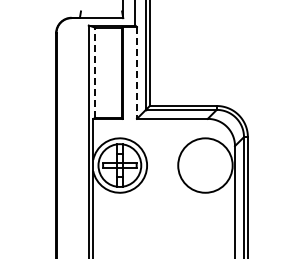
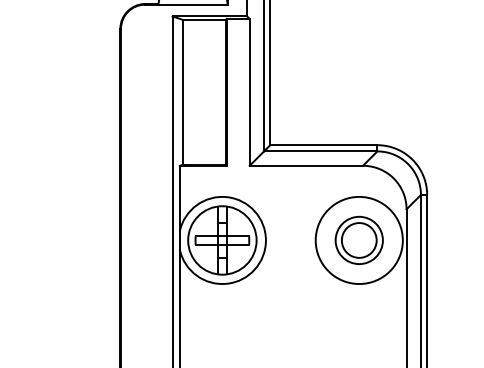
line: (95, 72) -> (183, 91), dashed -> solid
line: (136, 72) -> (248, 91), dashed -> solid
part: (205, 165) -> (359, 240), added

